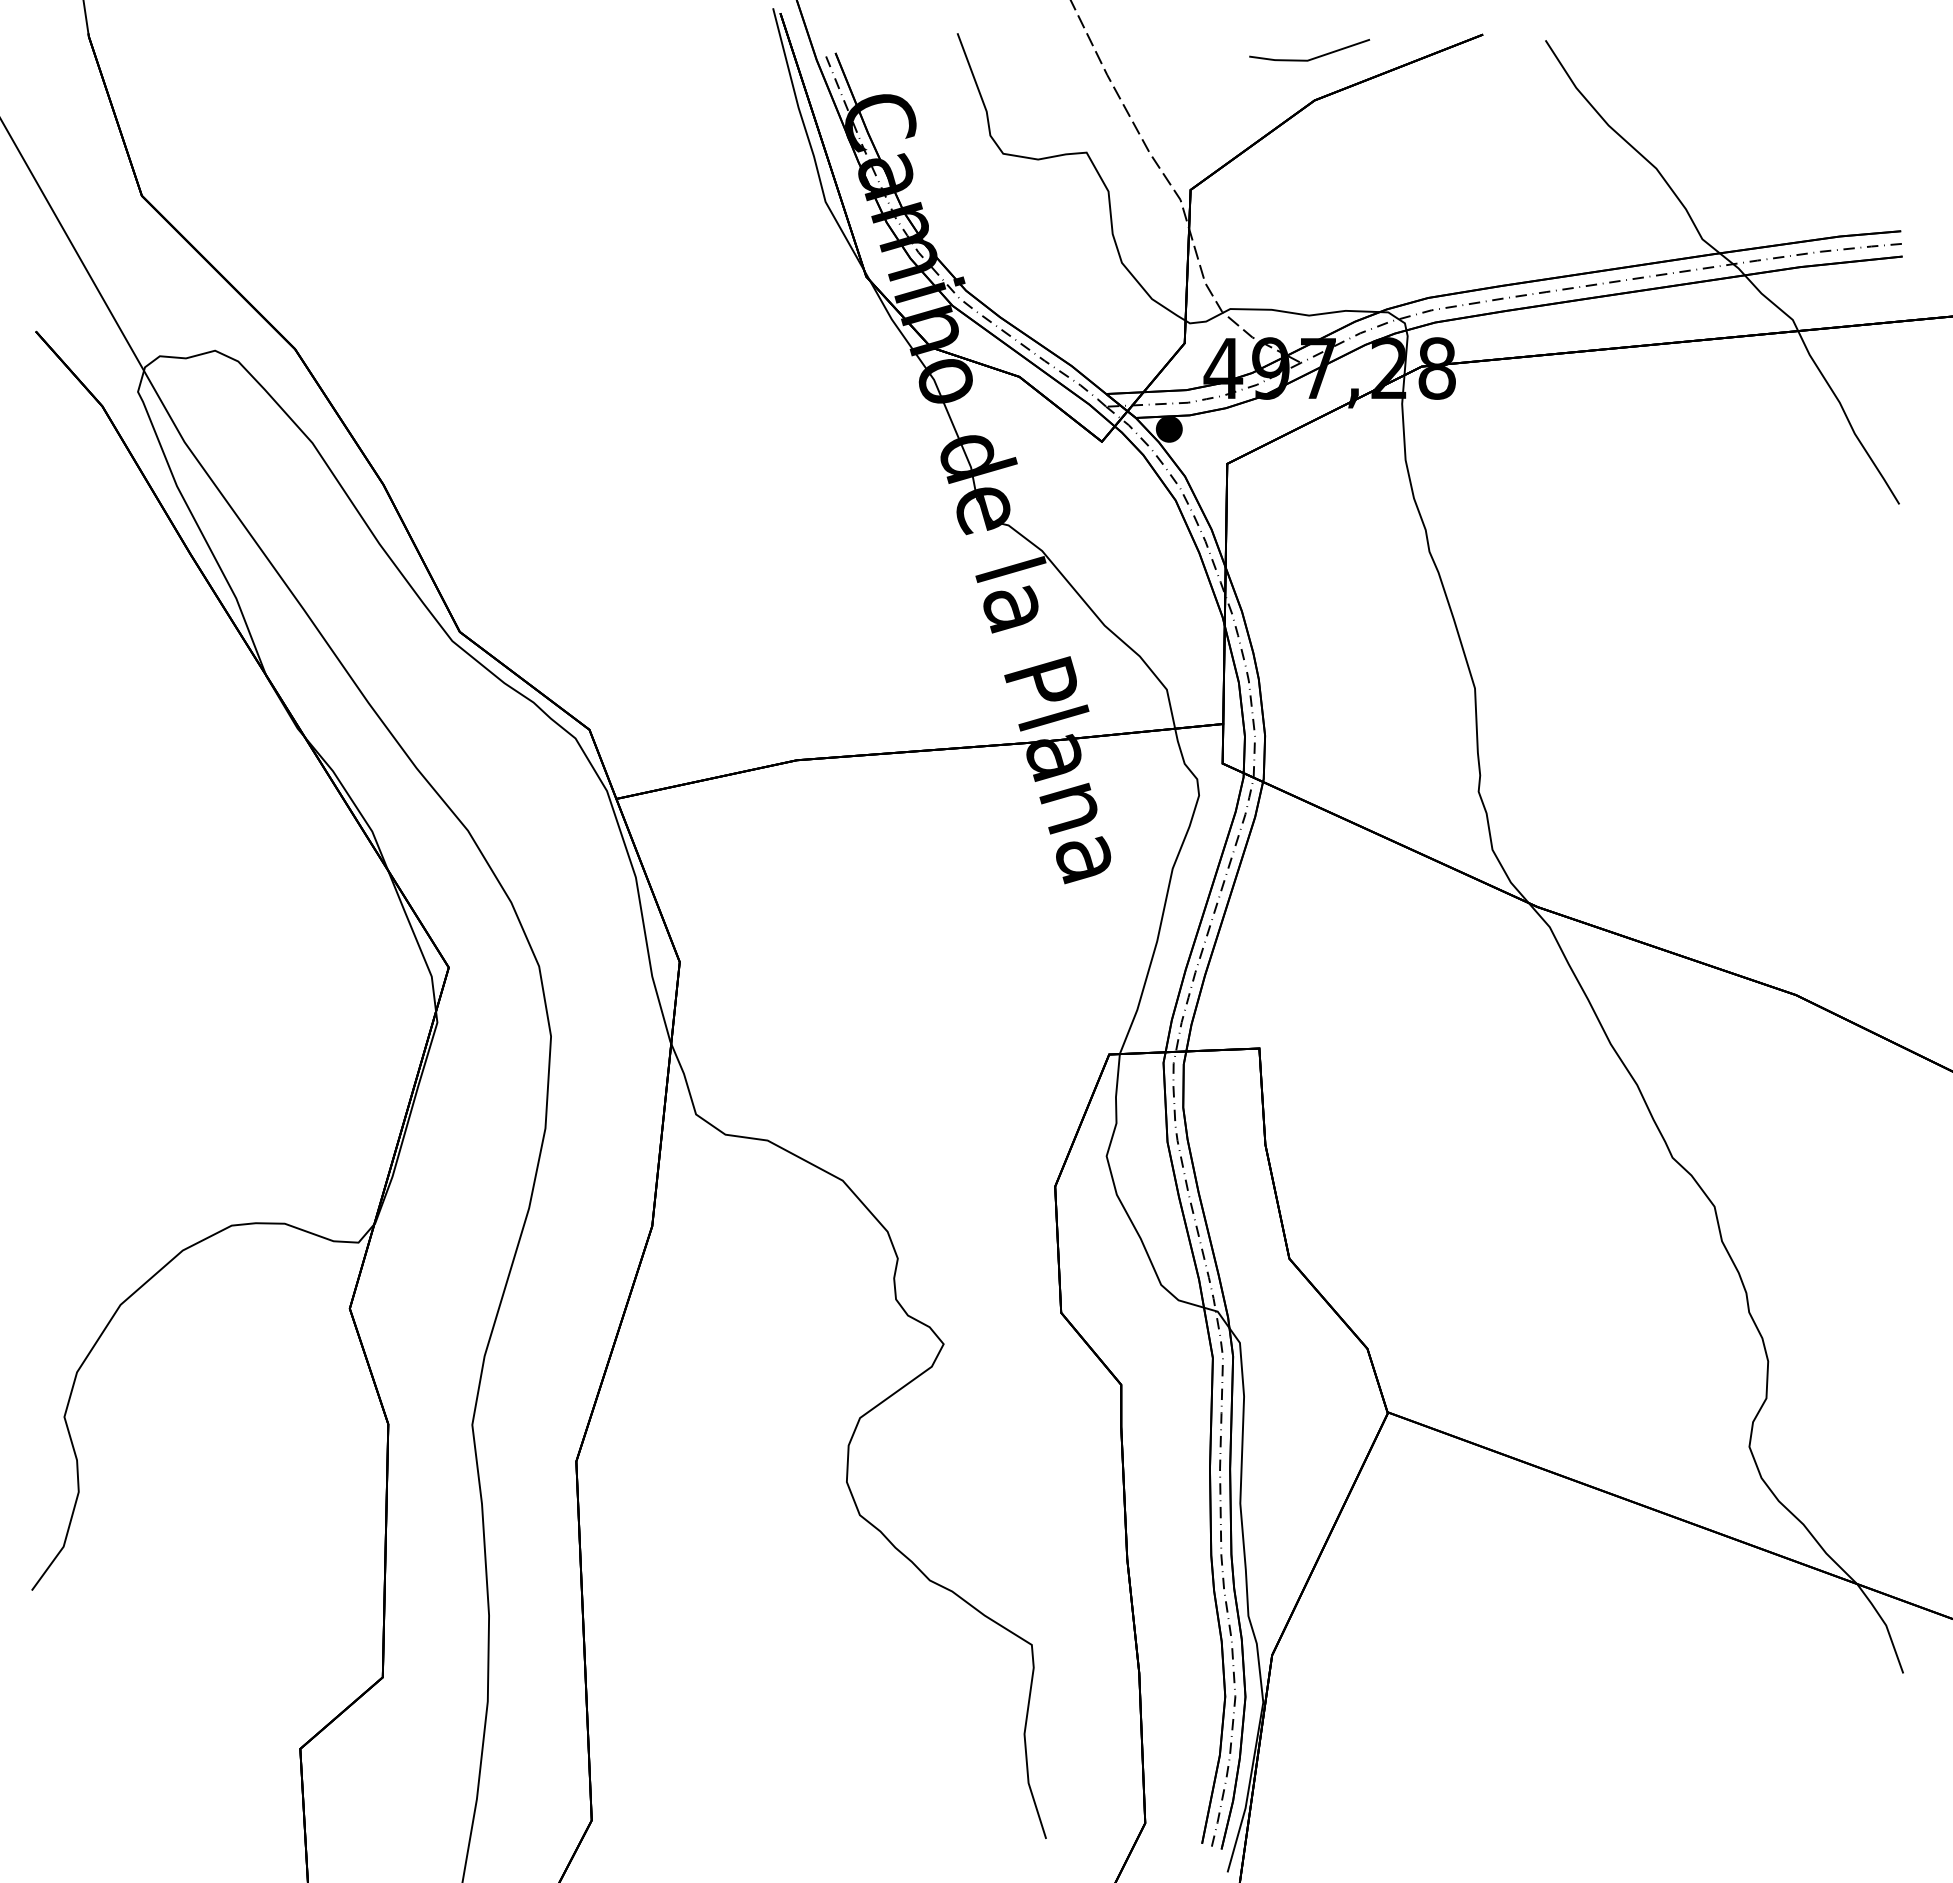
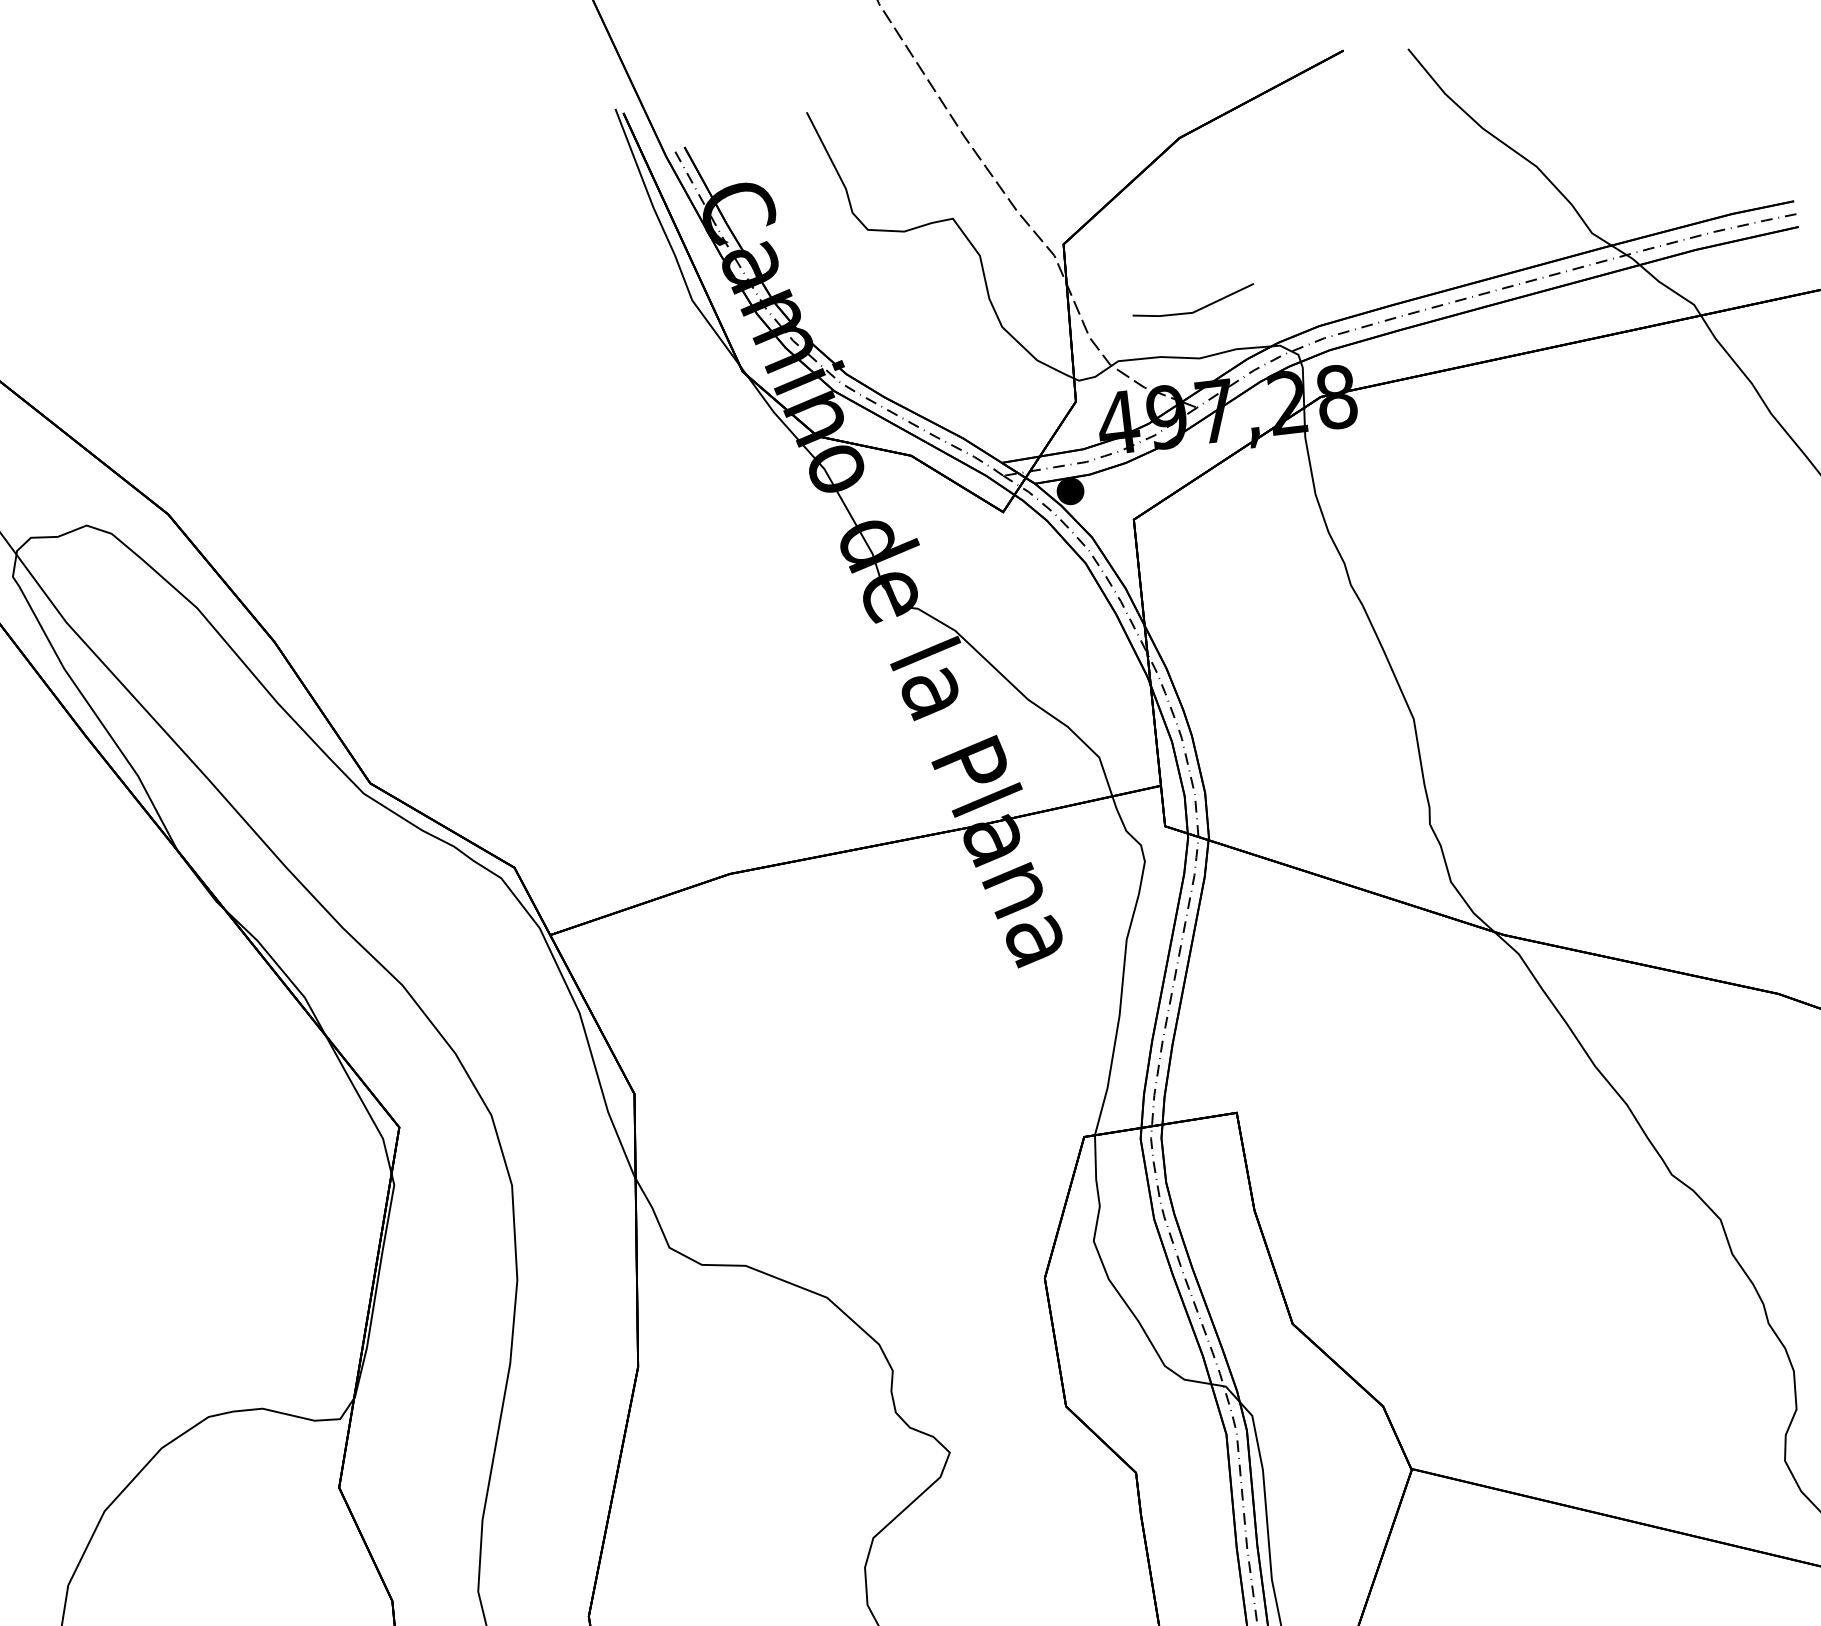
line: (1313, 57) -> (1198, 308), moved

